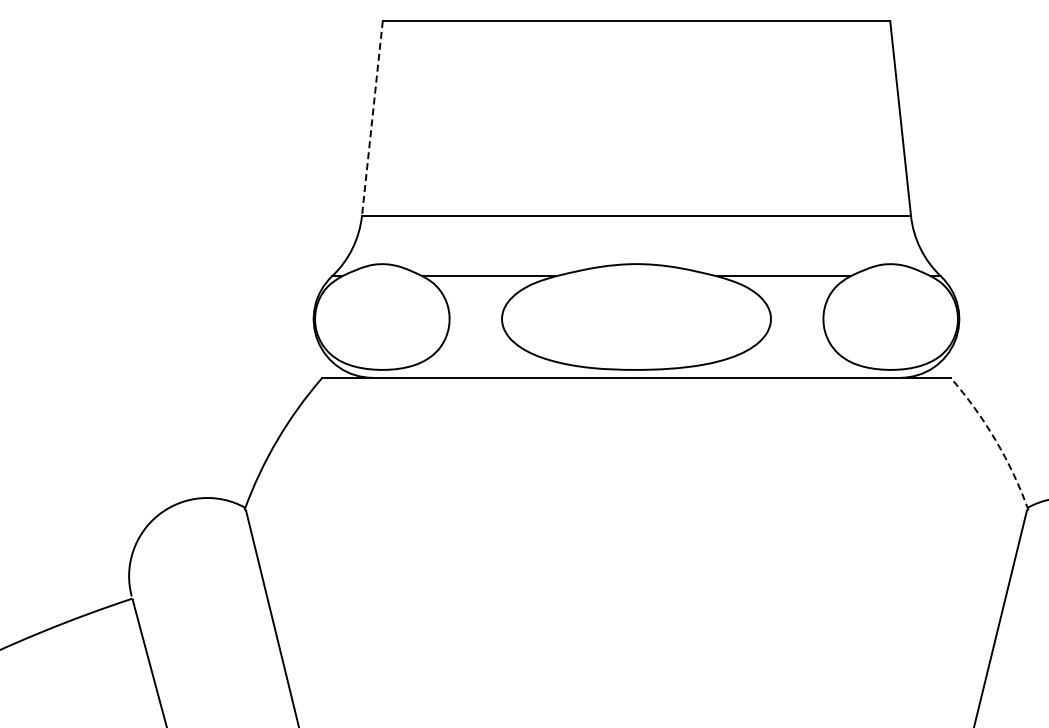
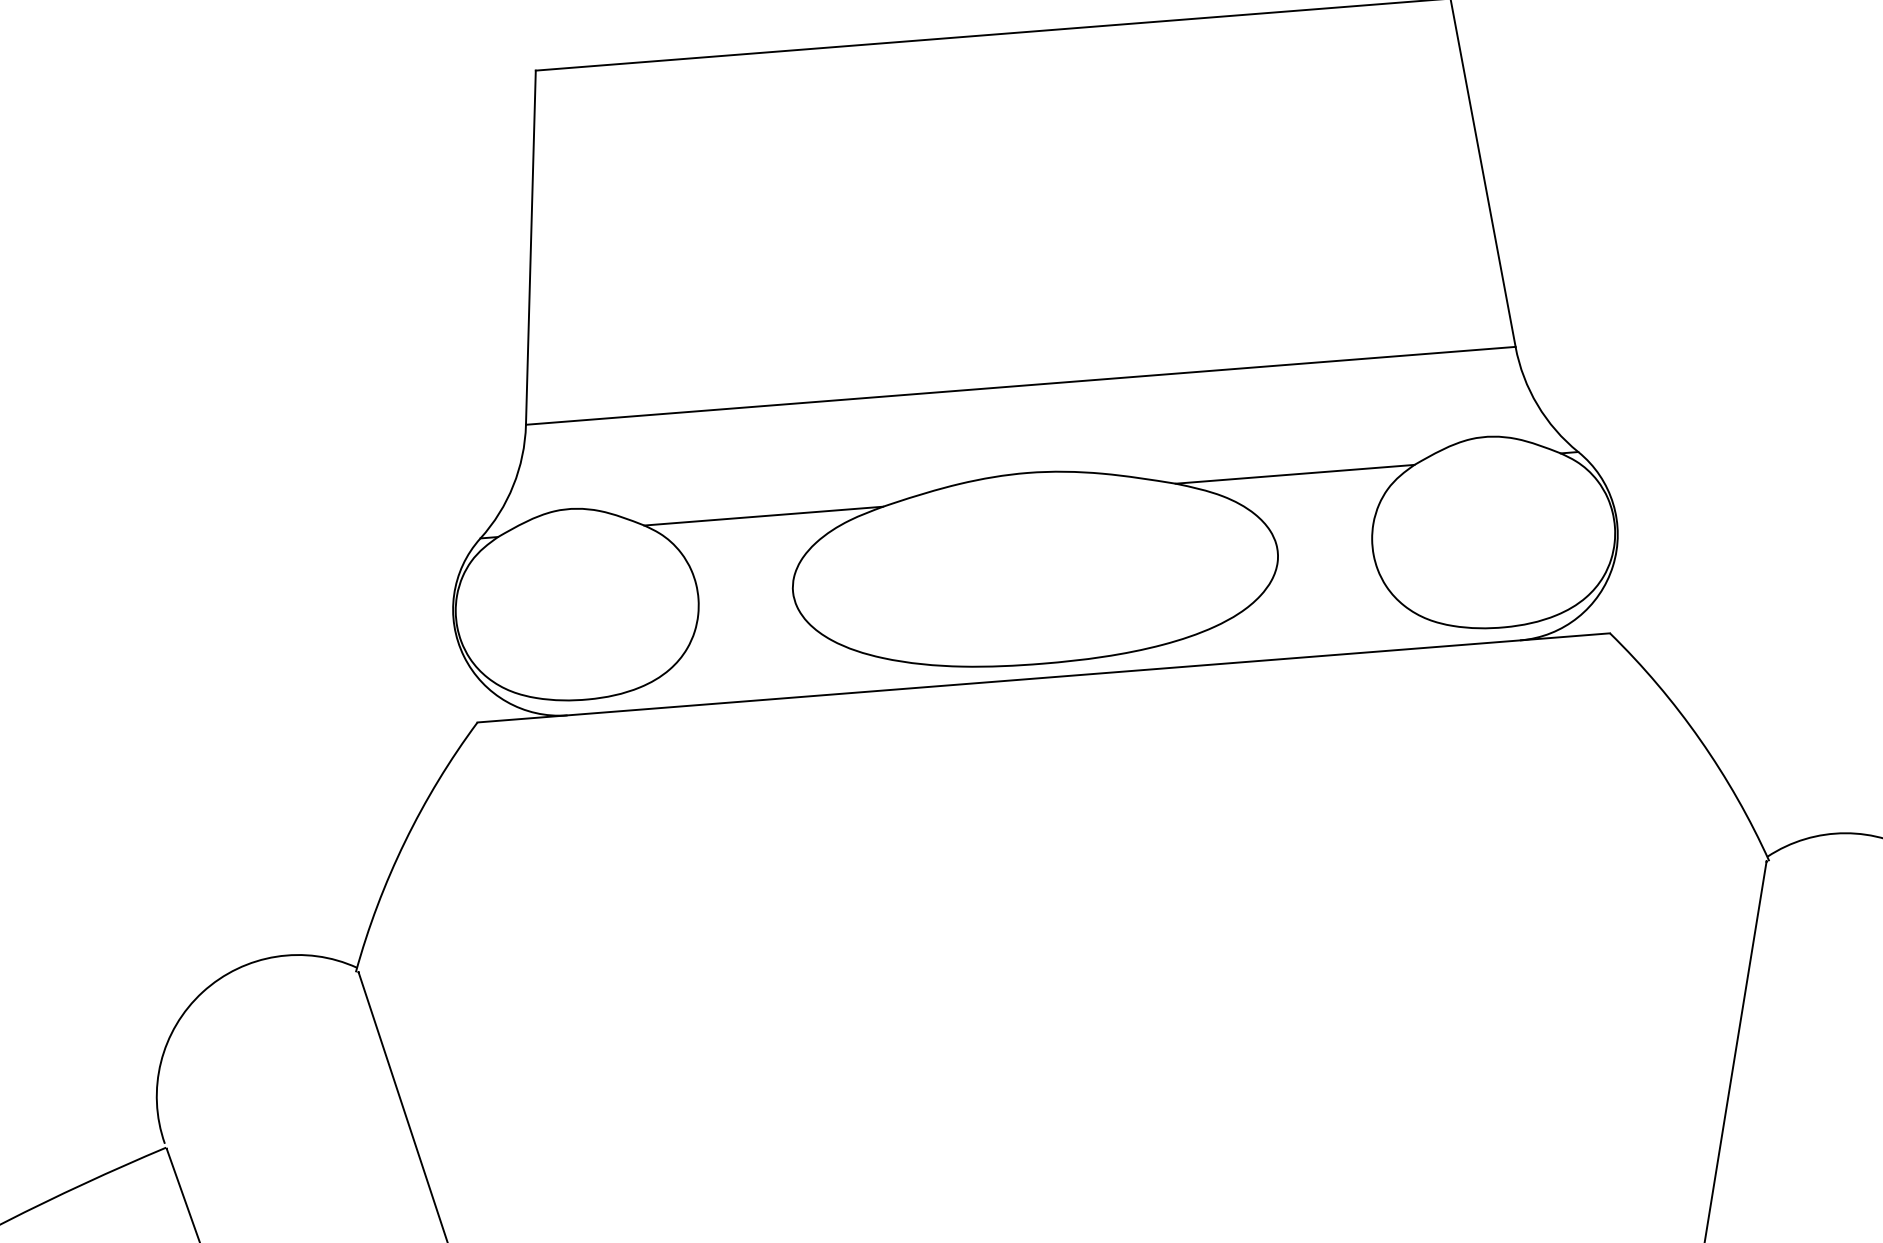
line: (372, 118) -> (531, 247), dashed -> solid
arc: (995, 440) -> (1699, 740), dashed -> solid

